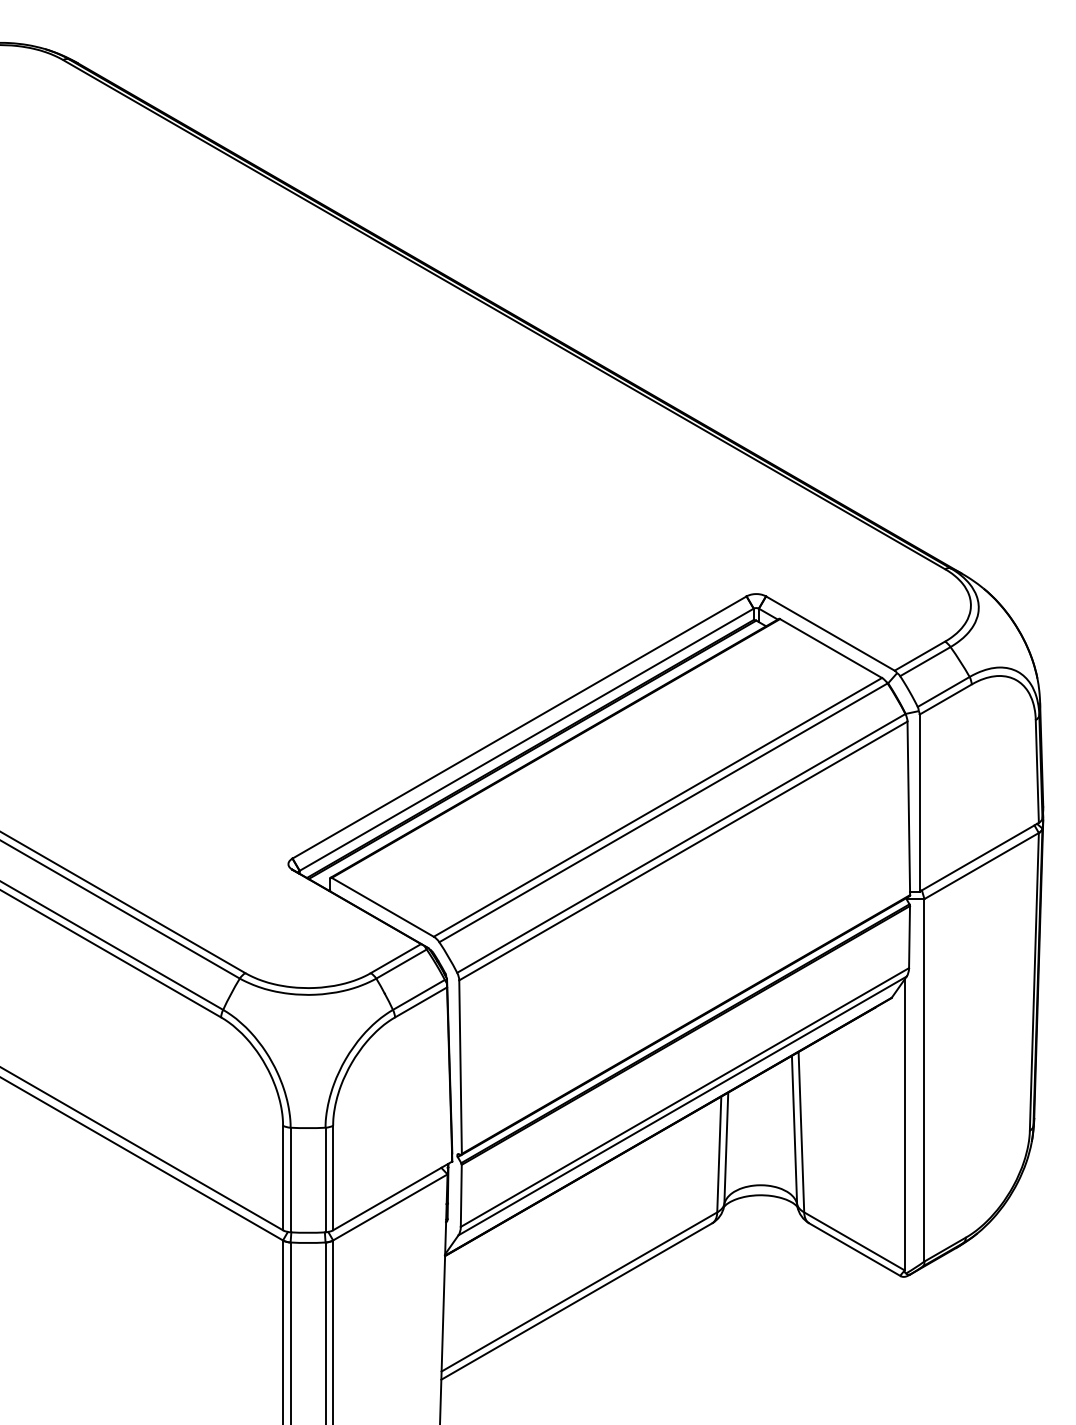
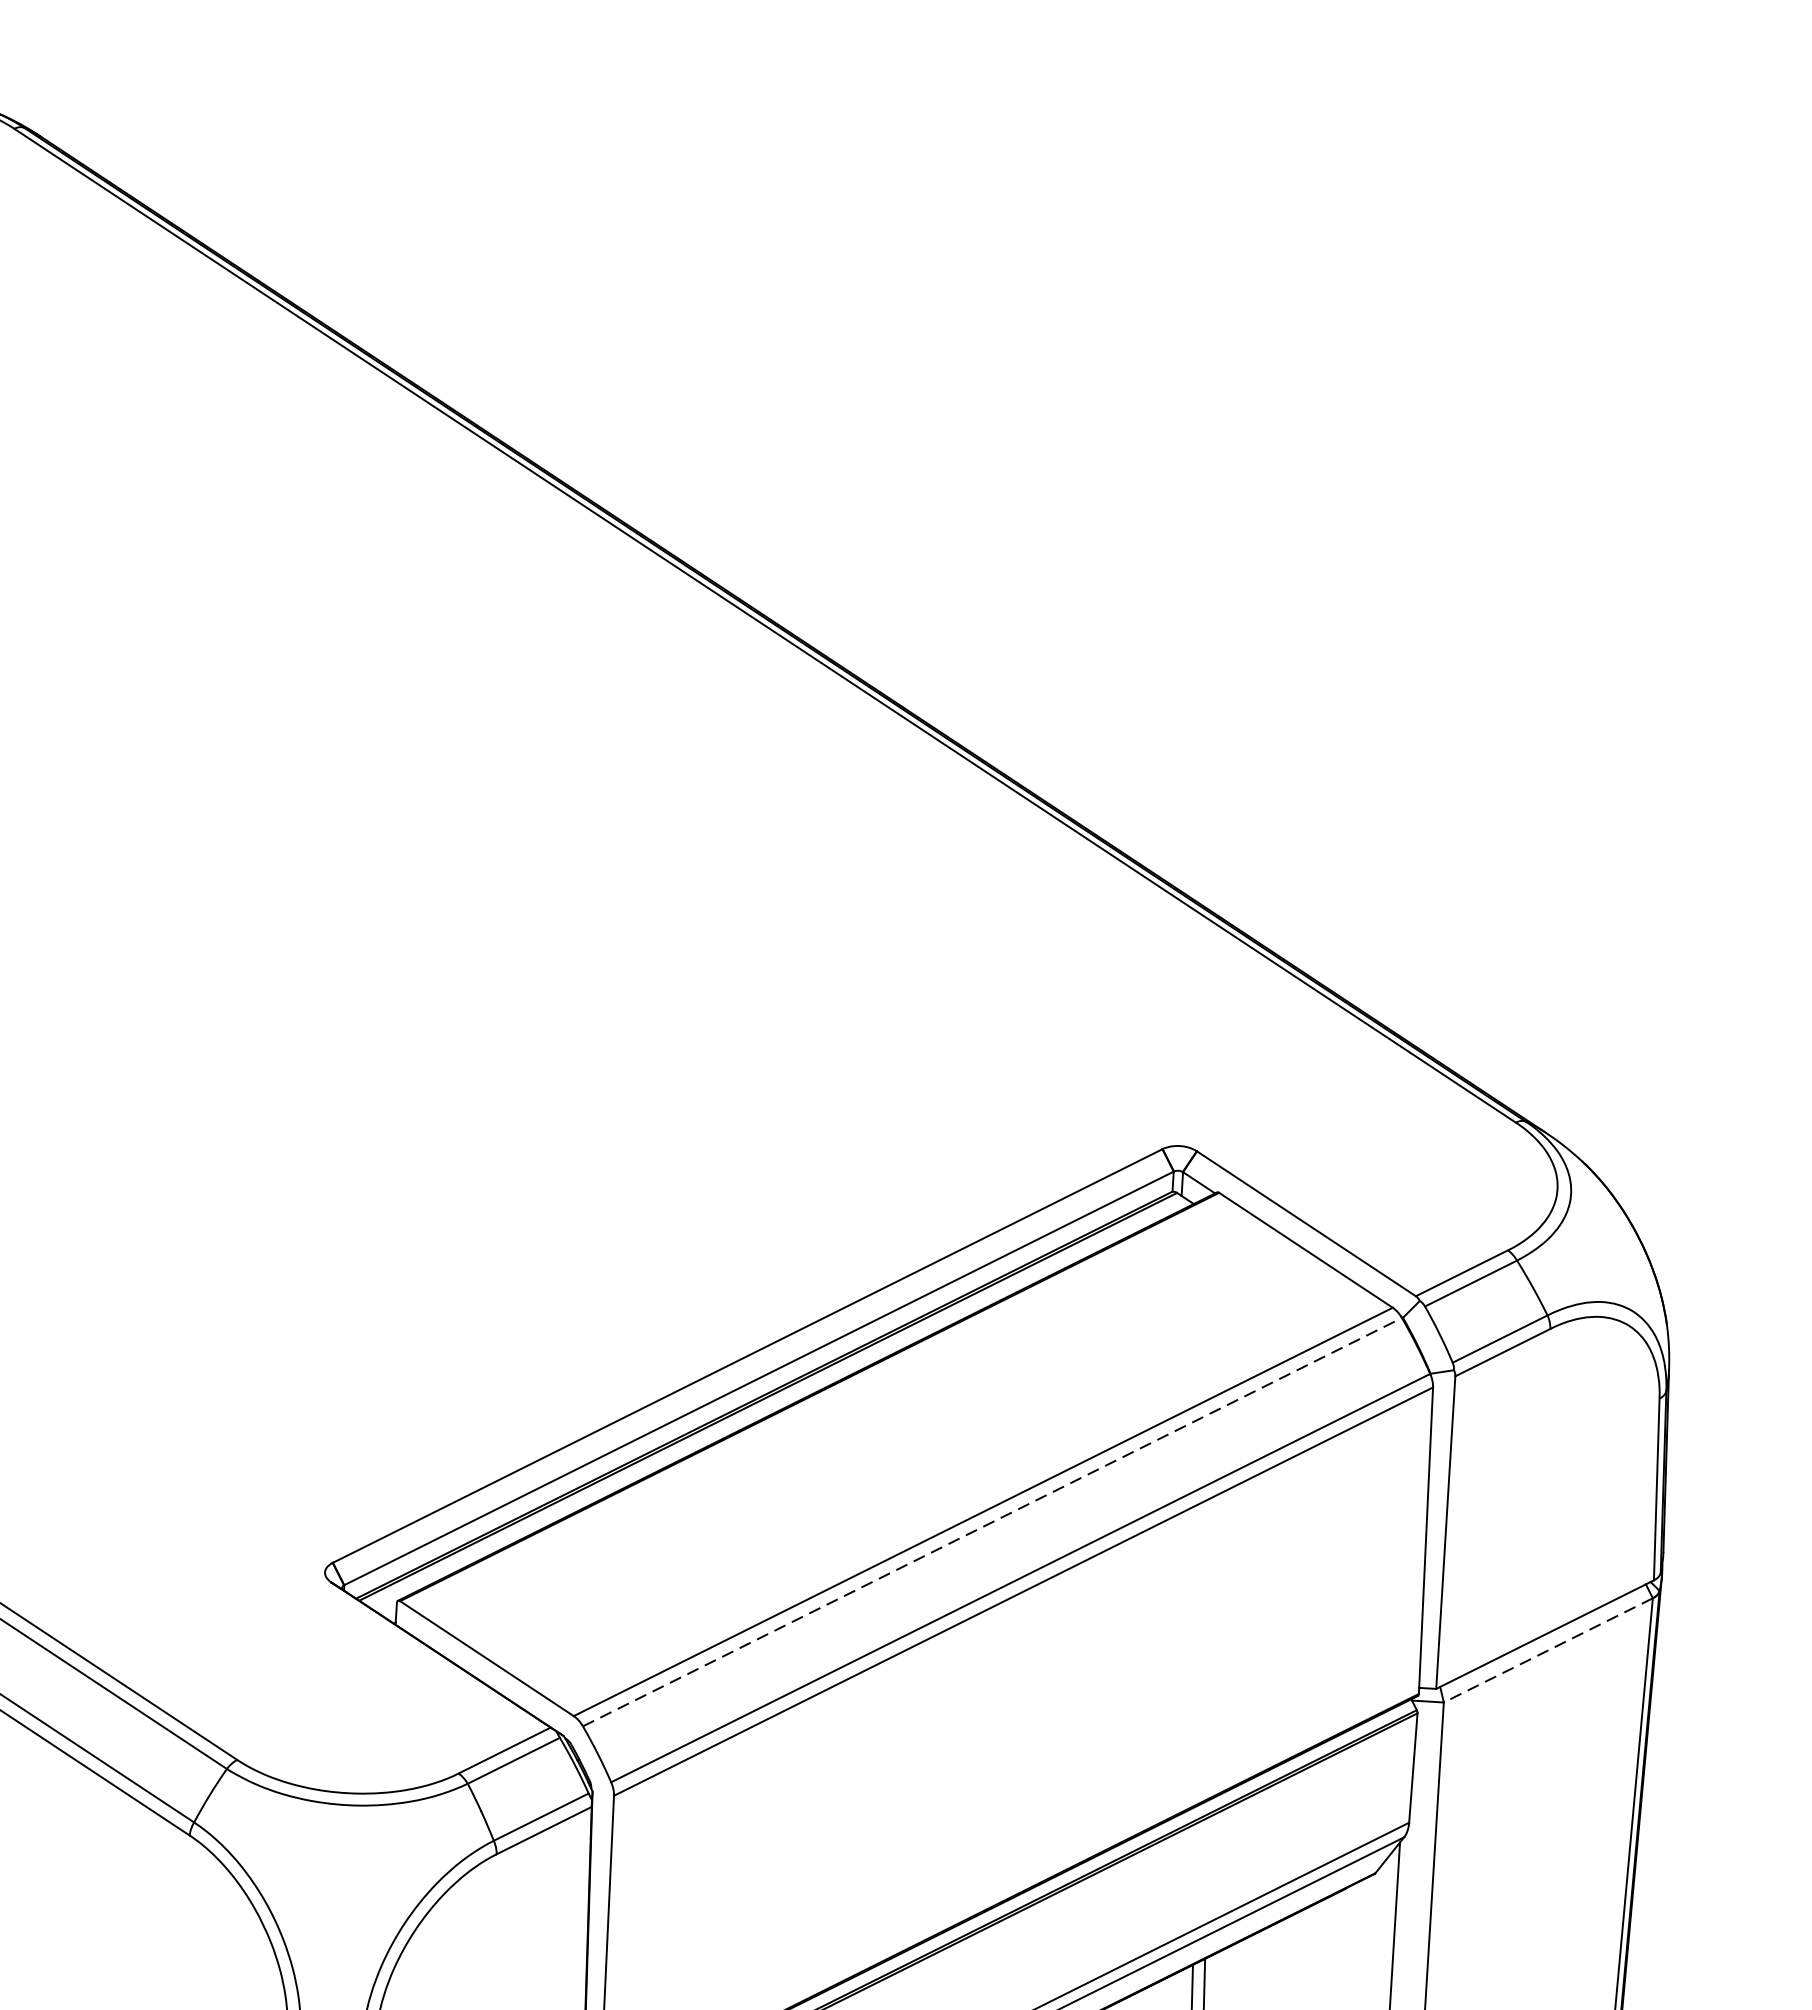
line: (663, 812) -> (992, 1521), solid -> dashed
line: (981, 866) -> (1547, 1651), solid -> dashed

